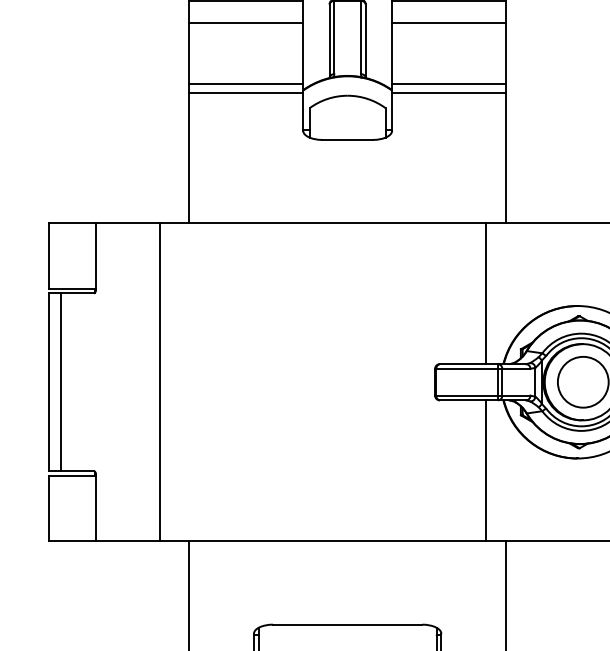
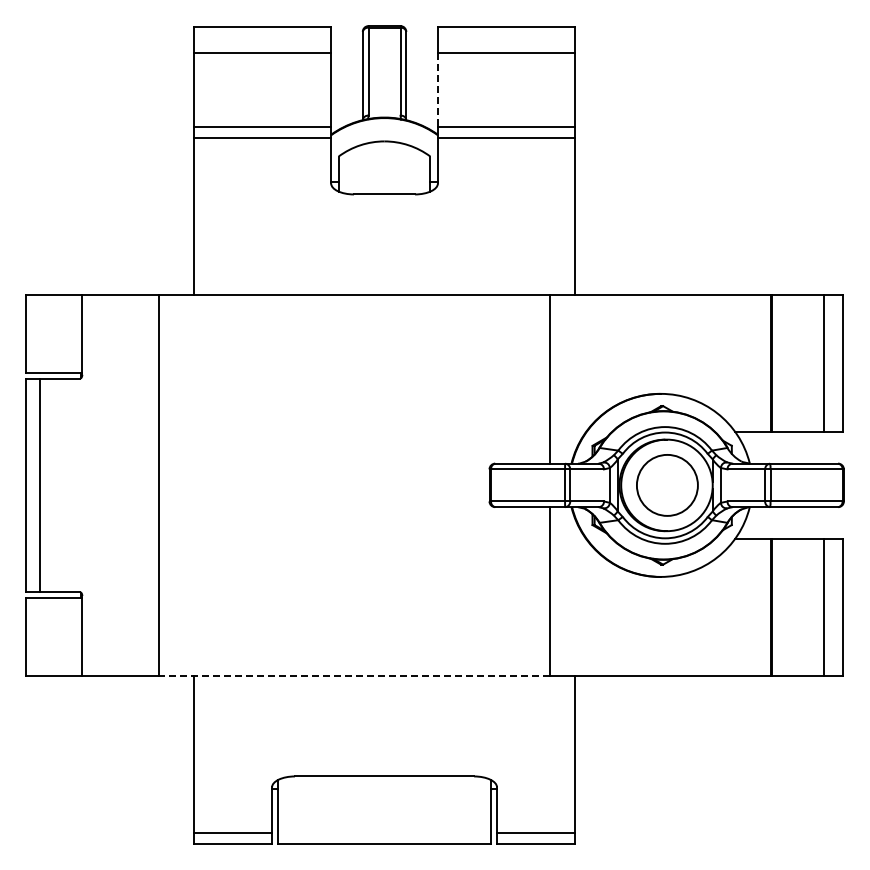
line: (391, 53) -> (437, 90), solid -> dashed
line: (322, 541) -> (354, 676), solid -> dashed

